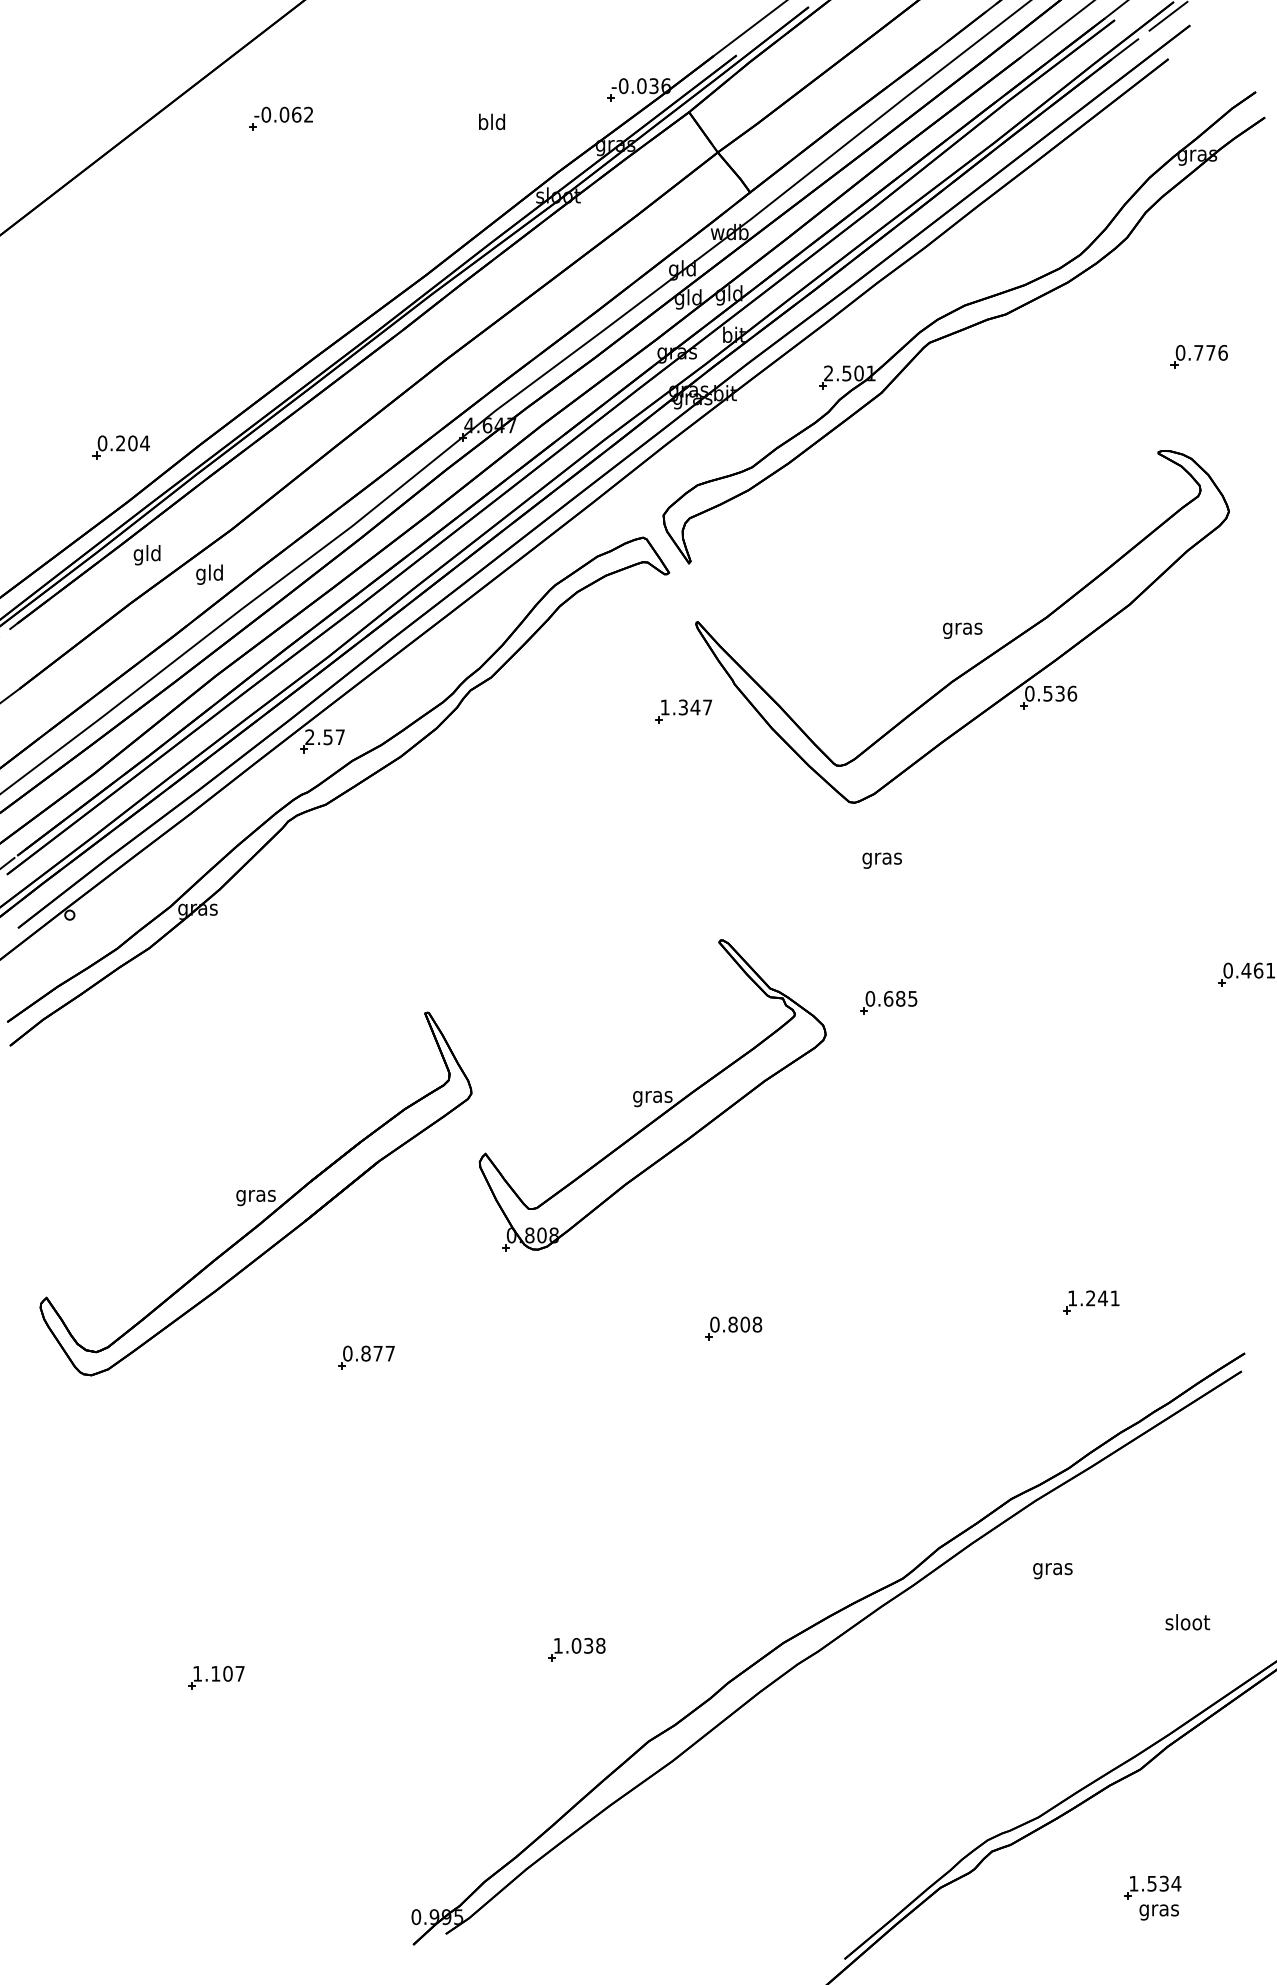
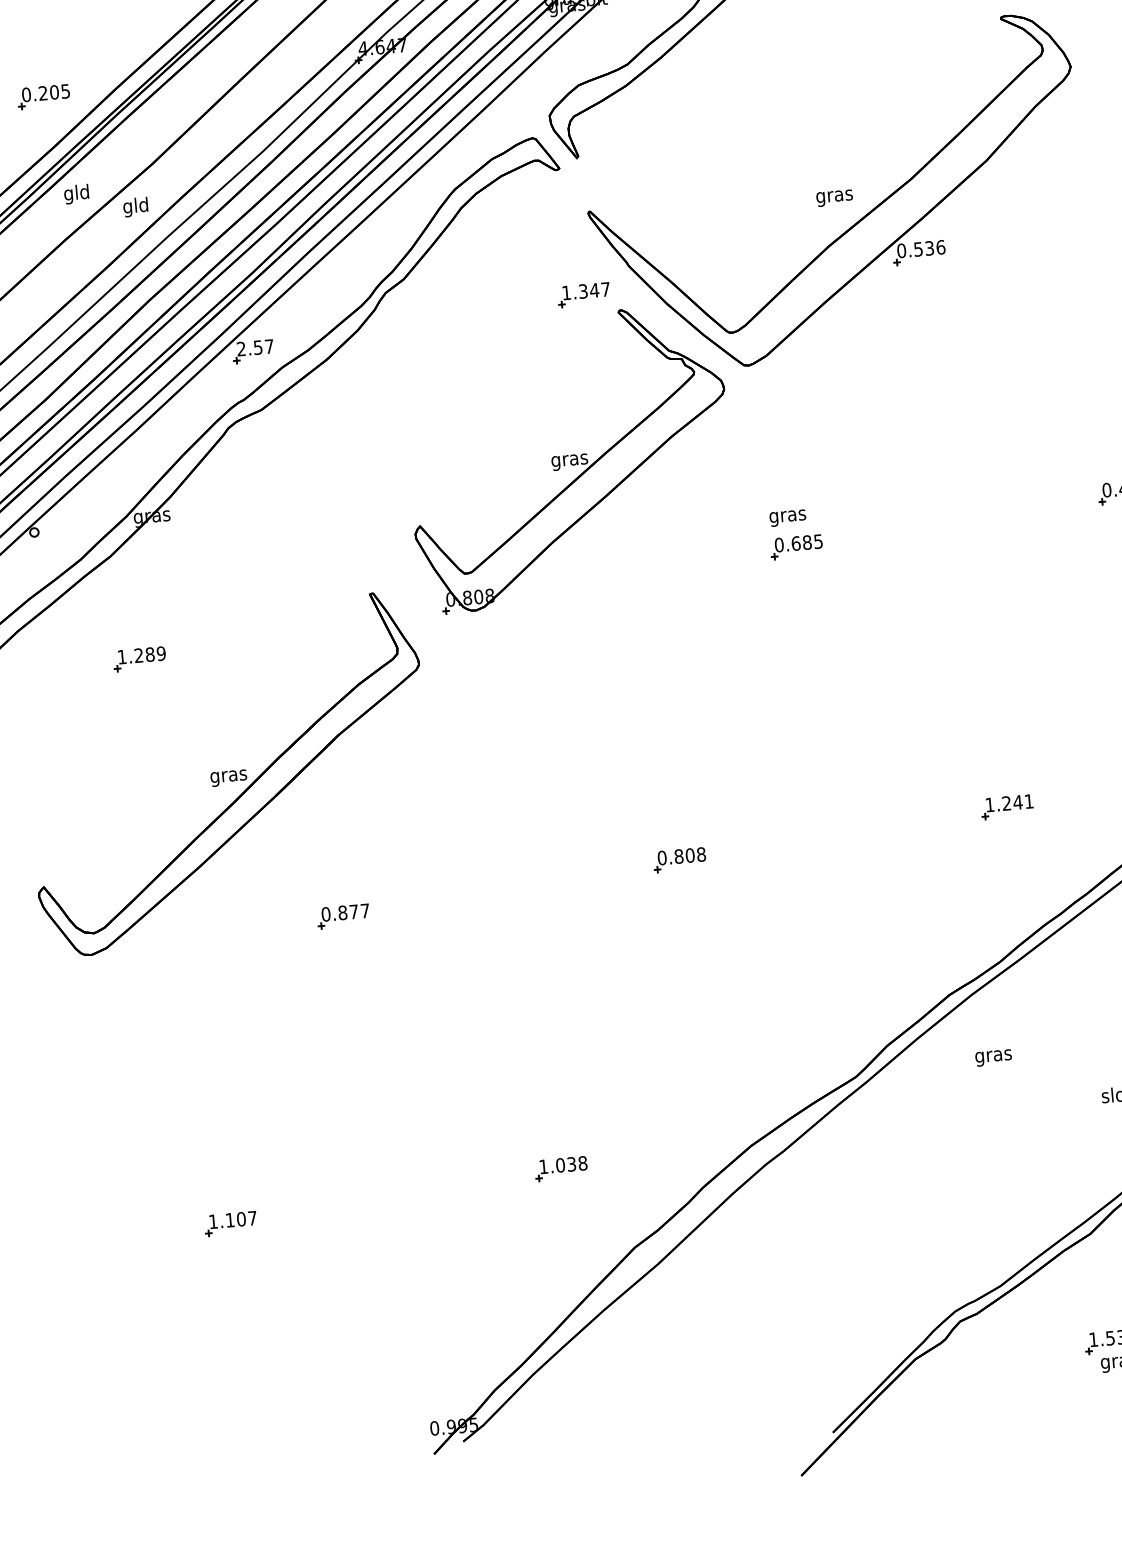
text: (145, 443) -> (66, 91), 0.204 -> 0.205
text: (881, 860) -> (787, 518), moved
part: (170, 1061) -> (139, 659), added
part: (652, 1095) -> (569, 459), moved

